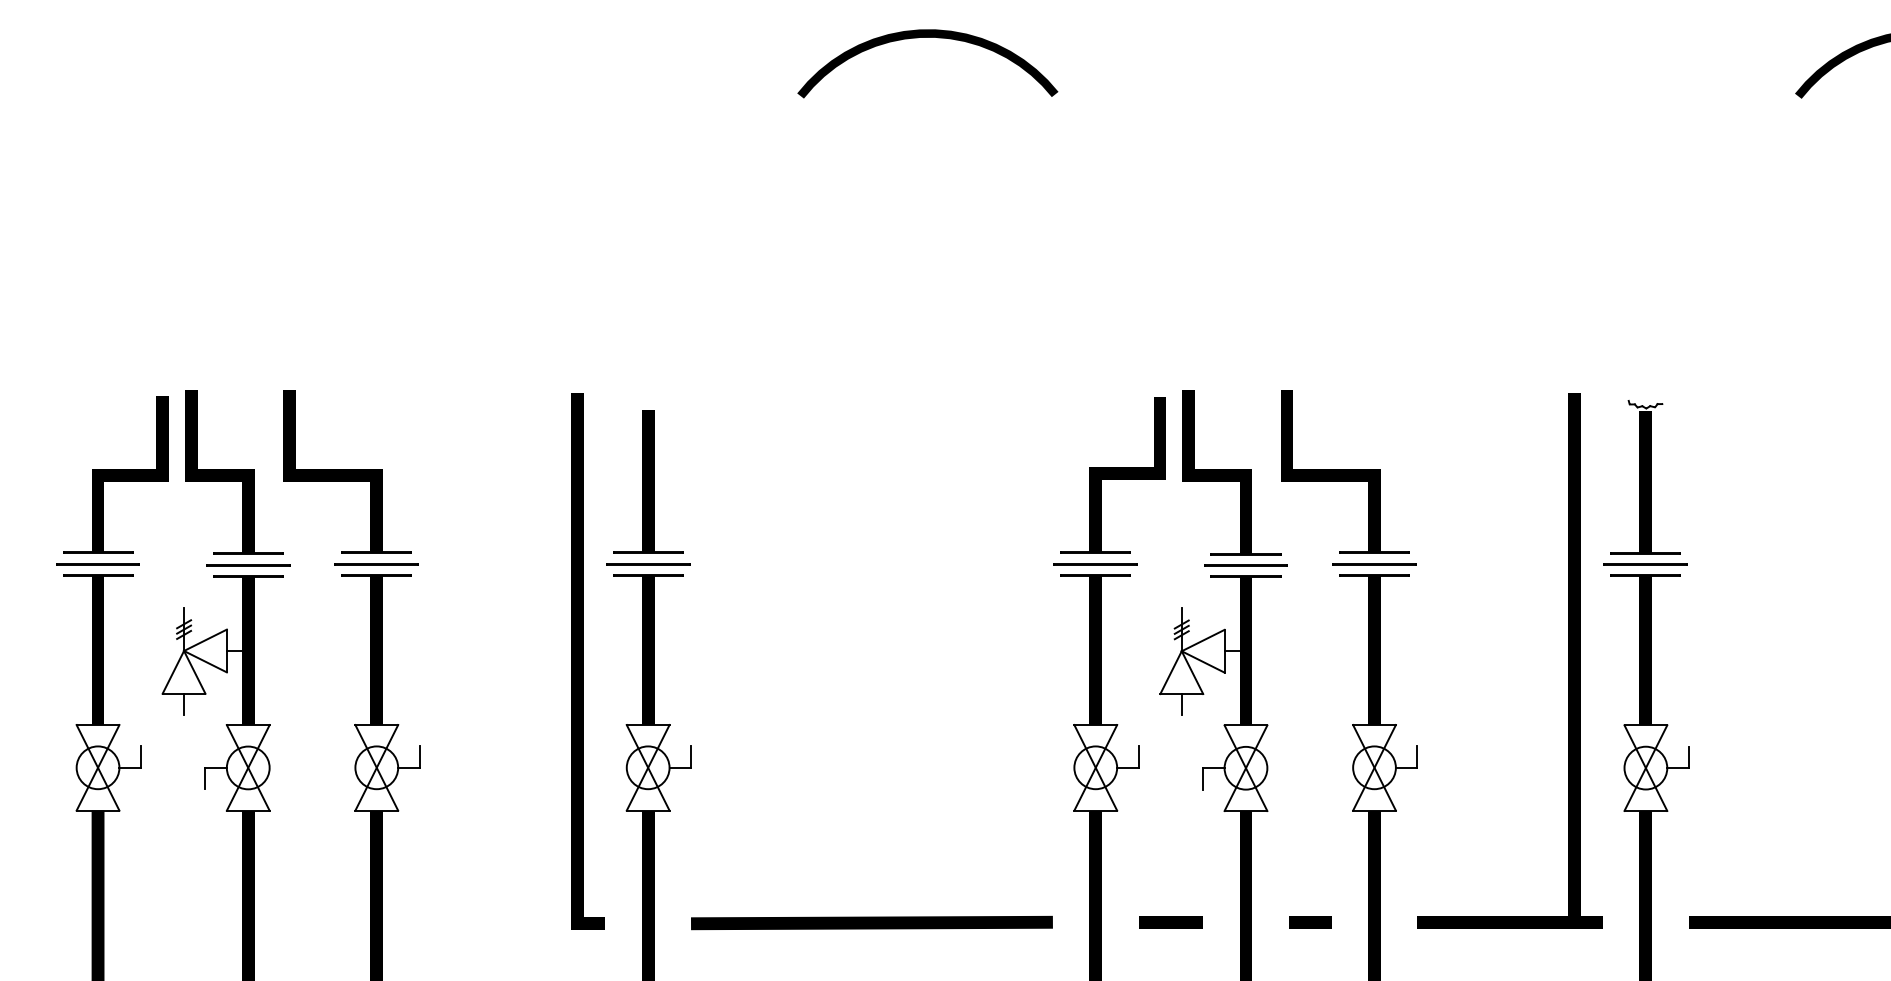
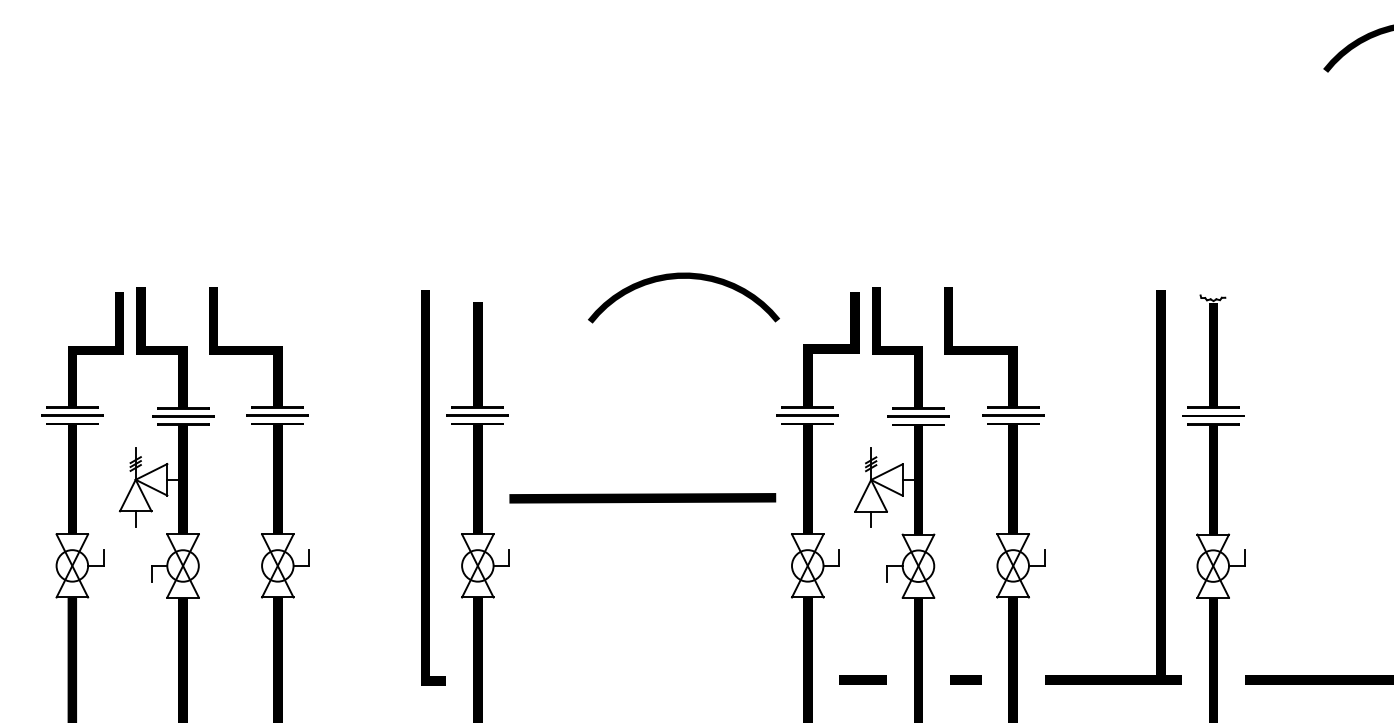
curve: (927, 37) -> (683, 278), moved
line: (871, 923) -> (642, 498), moved

